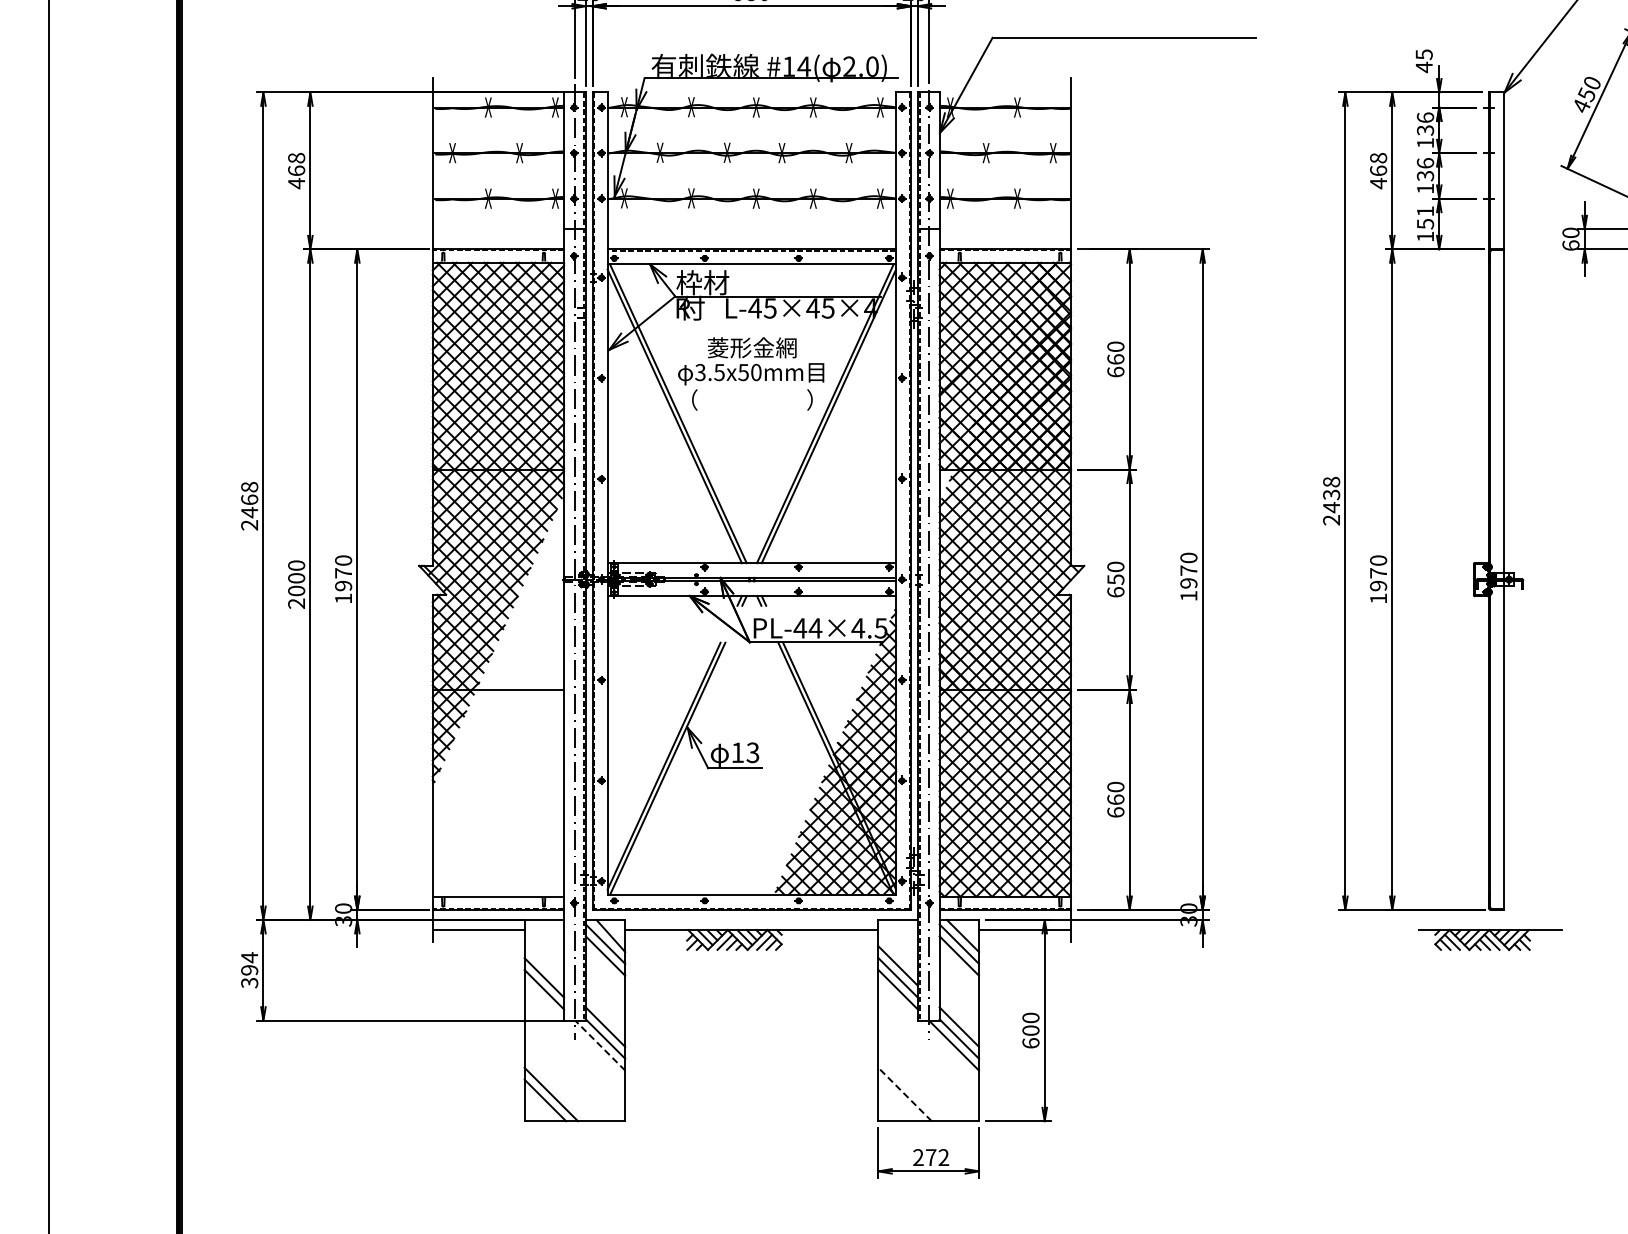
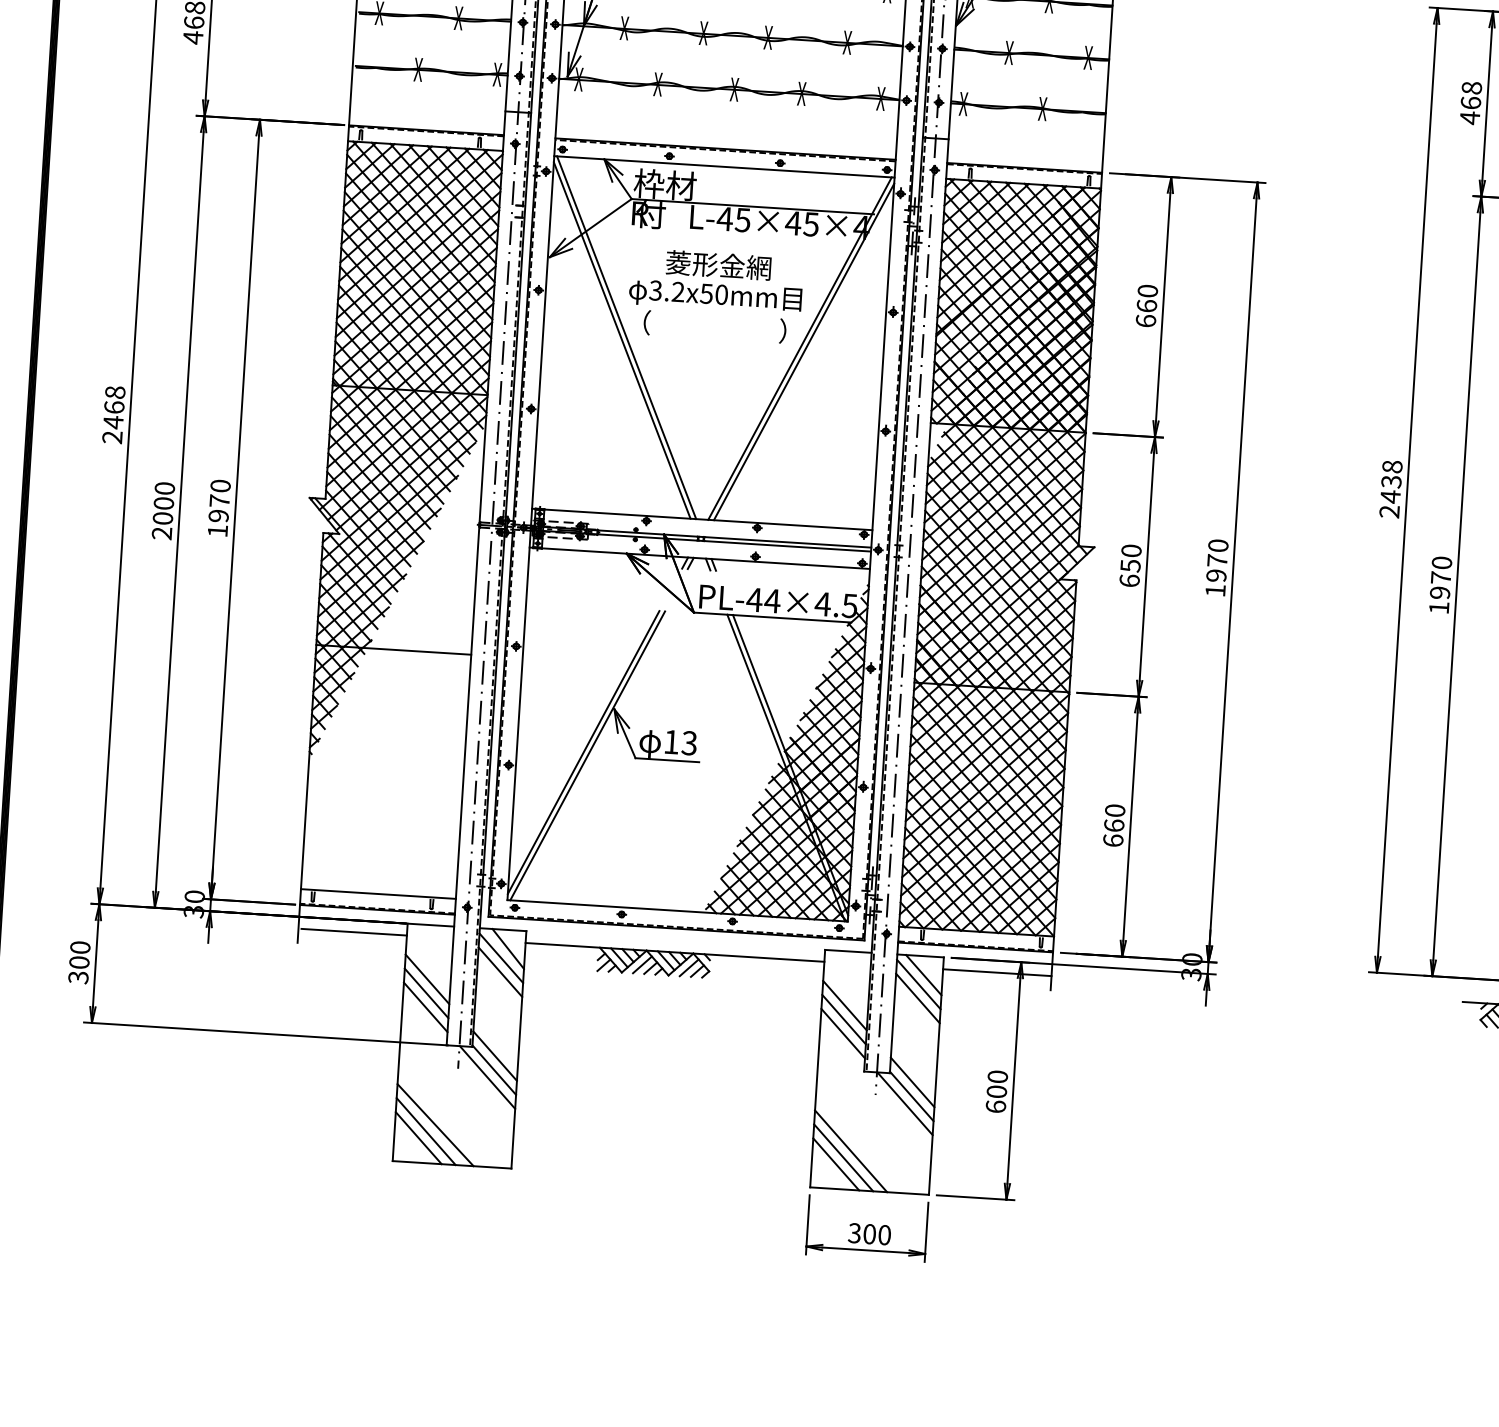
text: (719, 372) -> (678, 292), 3.5x50mm -> 3.2x50mm
text: (249, 963) -> (79, 954), 394 -> 300
line: (544, 965) -> (427, 978), added
line: (599, 1045) -> (486, 1077), dashed -> solid
line: (558, 1088) -> (435, 1124), added
line: (910, 1088) -> (850, 1151), added
line: (905, 1094) -> (844, 1157), dashed -> solid
line: (898, 1100) -> (835, 1164), added
text: (931, 1157) -> (870, 1234), 272 -> 300

